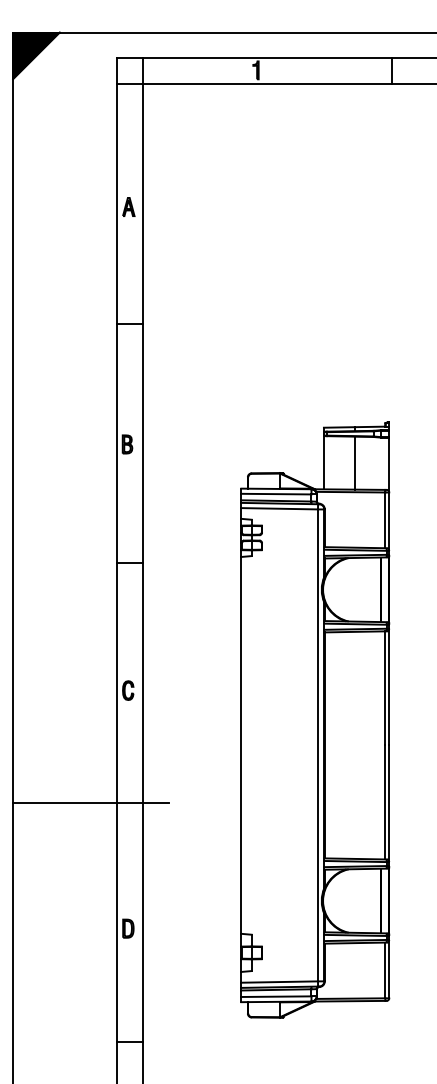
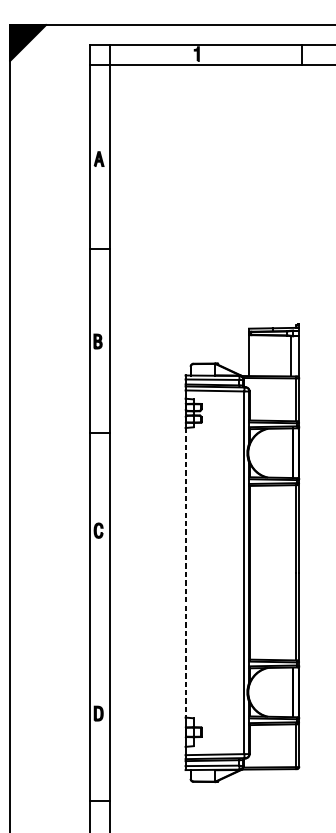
line: (354, 462) -> (290, 355), moved
line: (241, 745) -> (185, 572), solid -> dashed
line: (90, 802) -> (69, 616), removed

